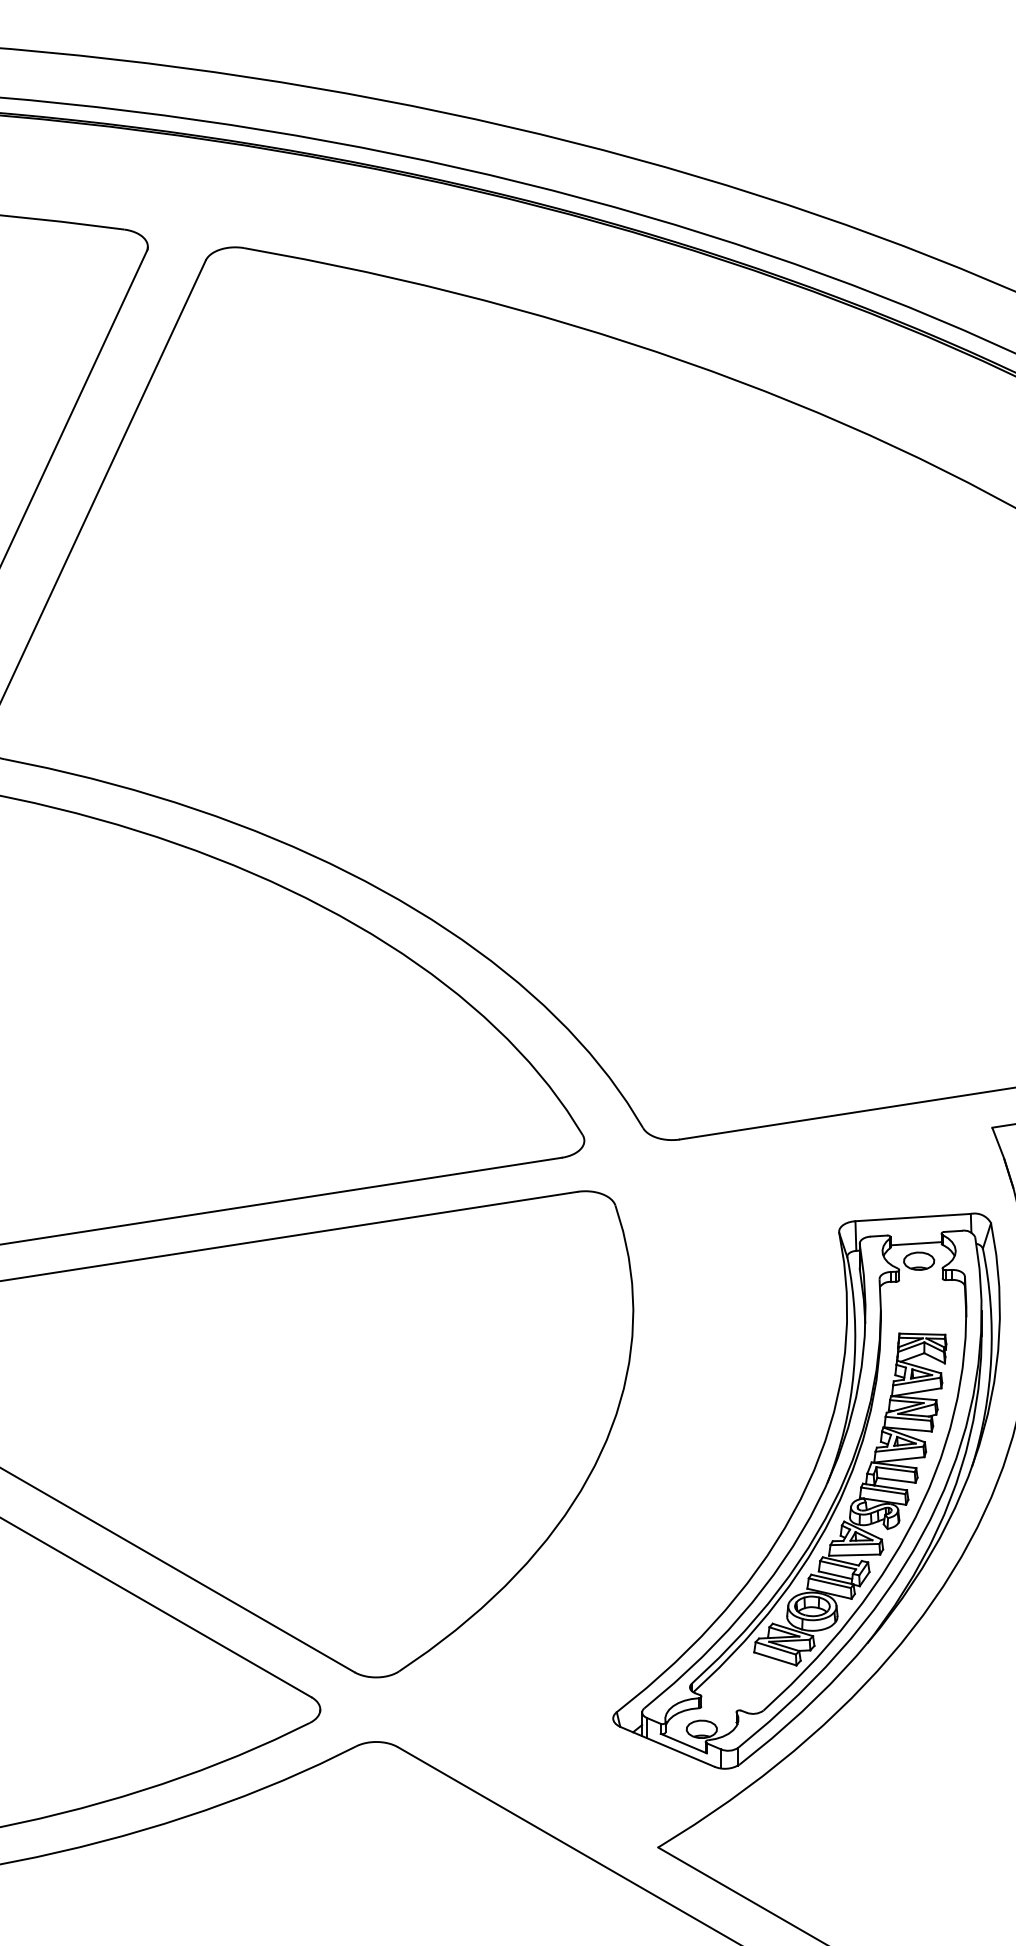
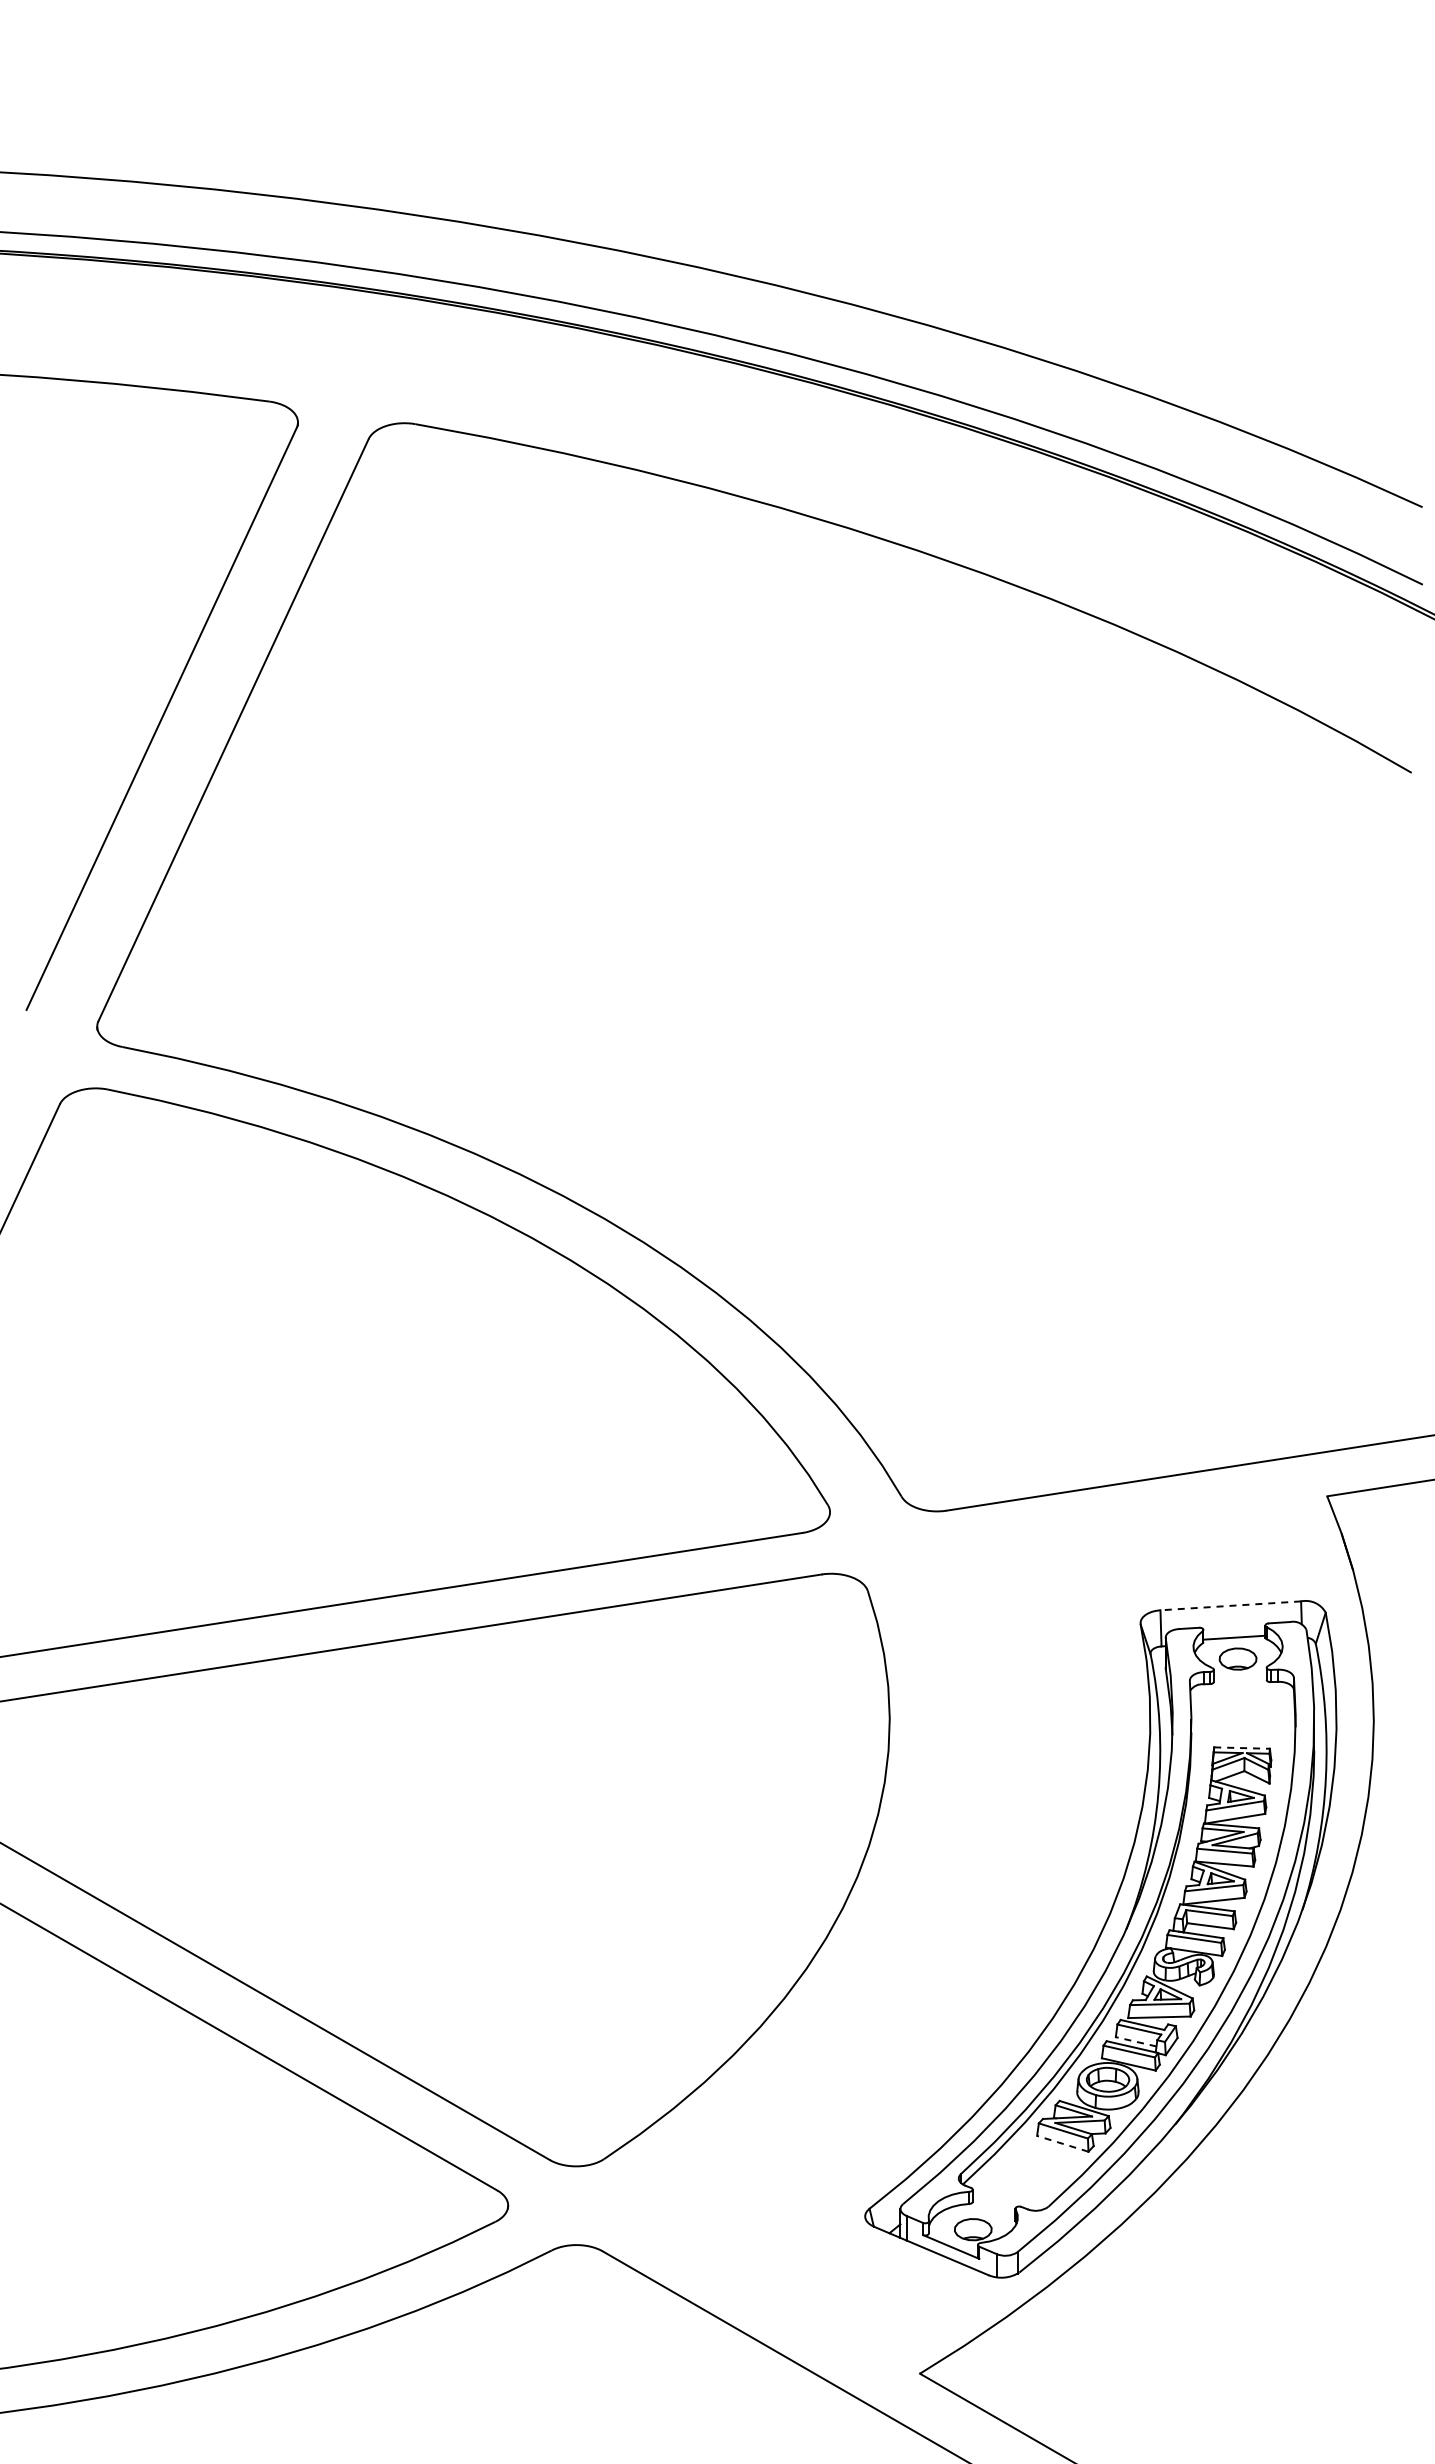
line: (912, 1217) -> (1230, 1605), solid -> dashed
line: (922, 1334) -> (1242, 1748), solid -> dashed
line: (835, 1574) -> (1136, 2041), solid -> dashed
line: (775, 1658) -> (1062, 2143), solid -> dashed

